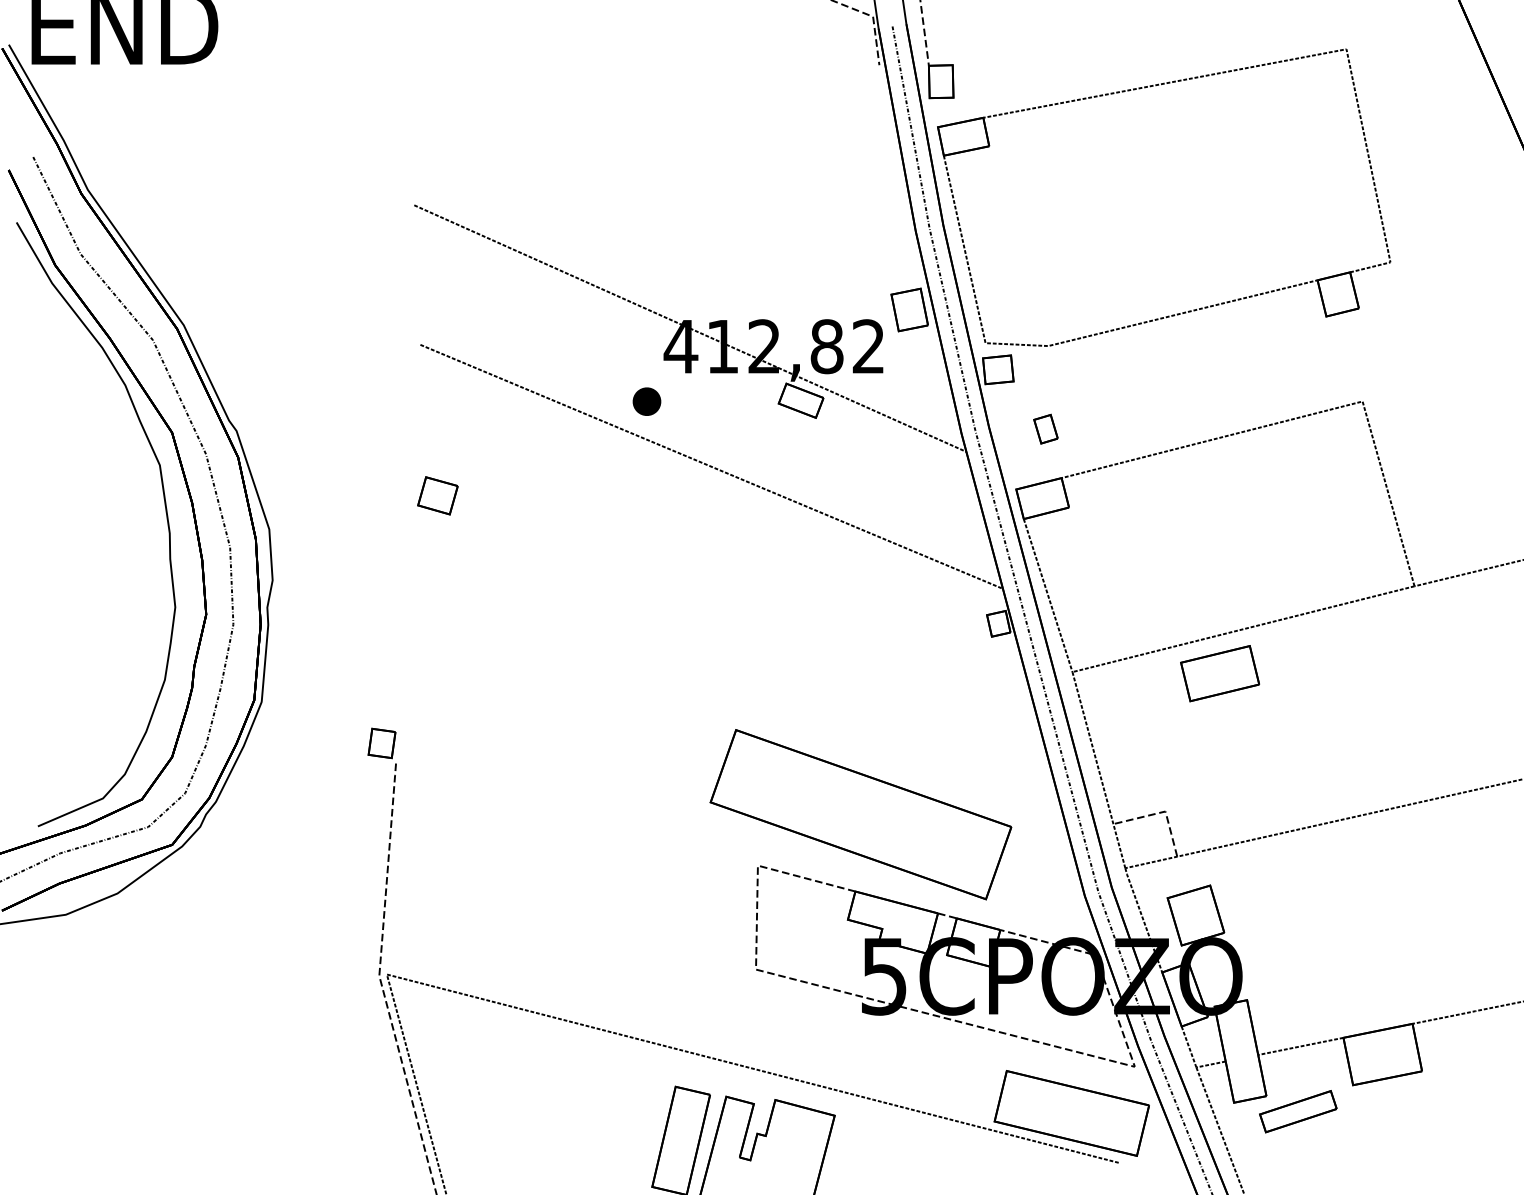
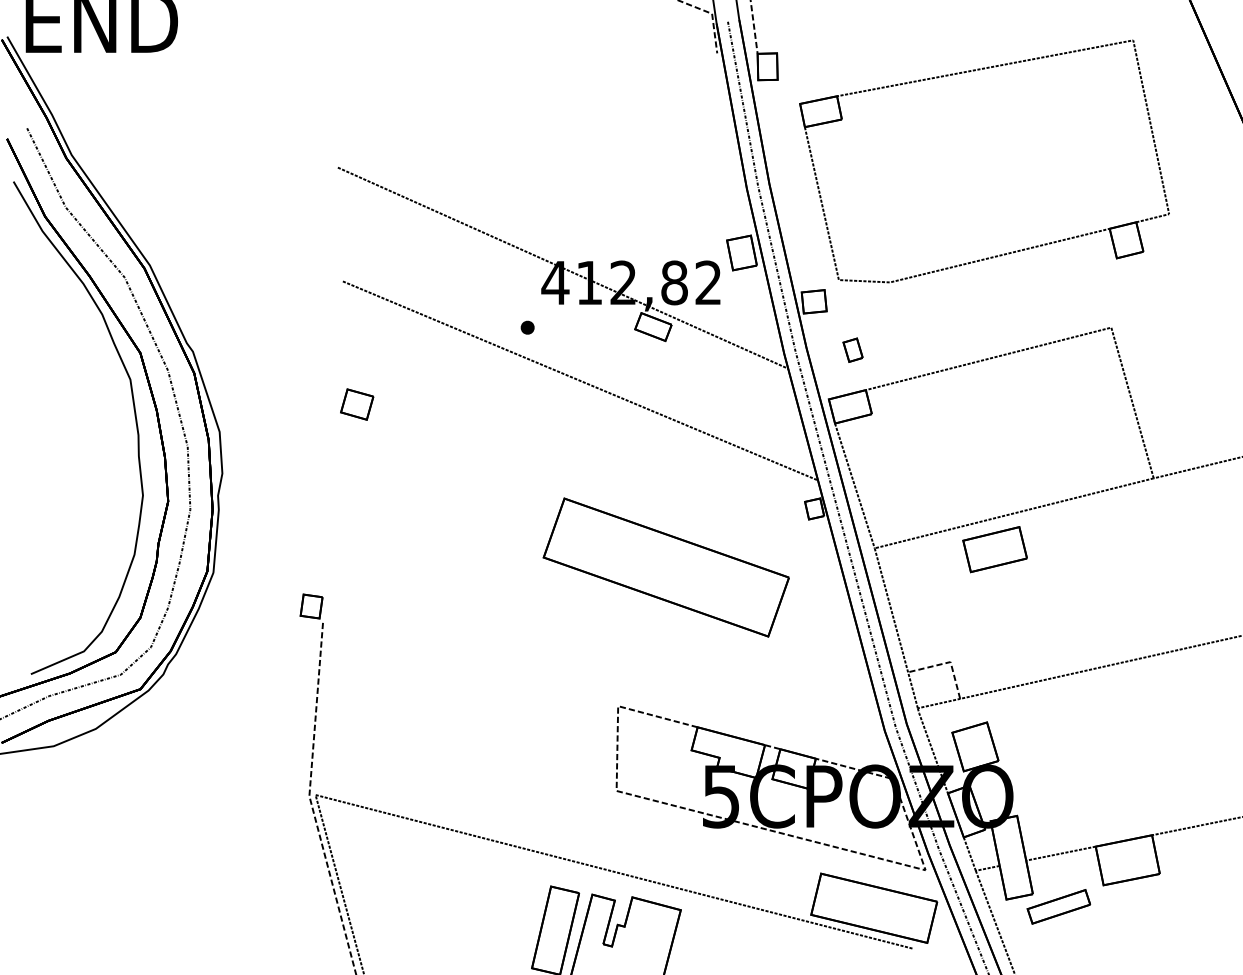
part: (1140, 89) -> (965, 73), moved
part: (646, 401) -> (527, 327), size x0.6
part: (860, 814) -> (665, 567), moved

